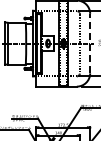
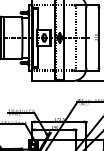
line: (90, 43) -> (86, 37), dashed -> solid

